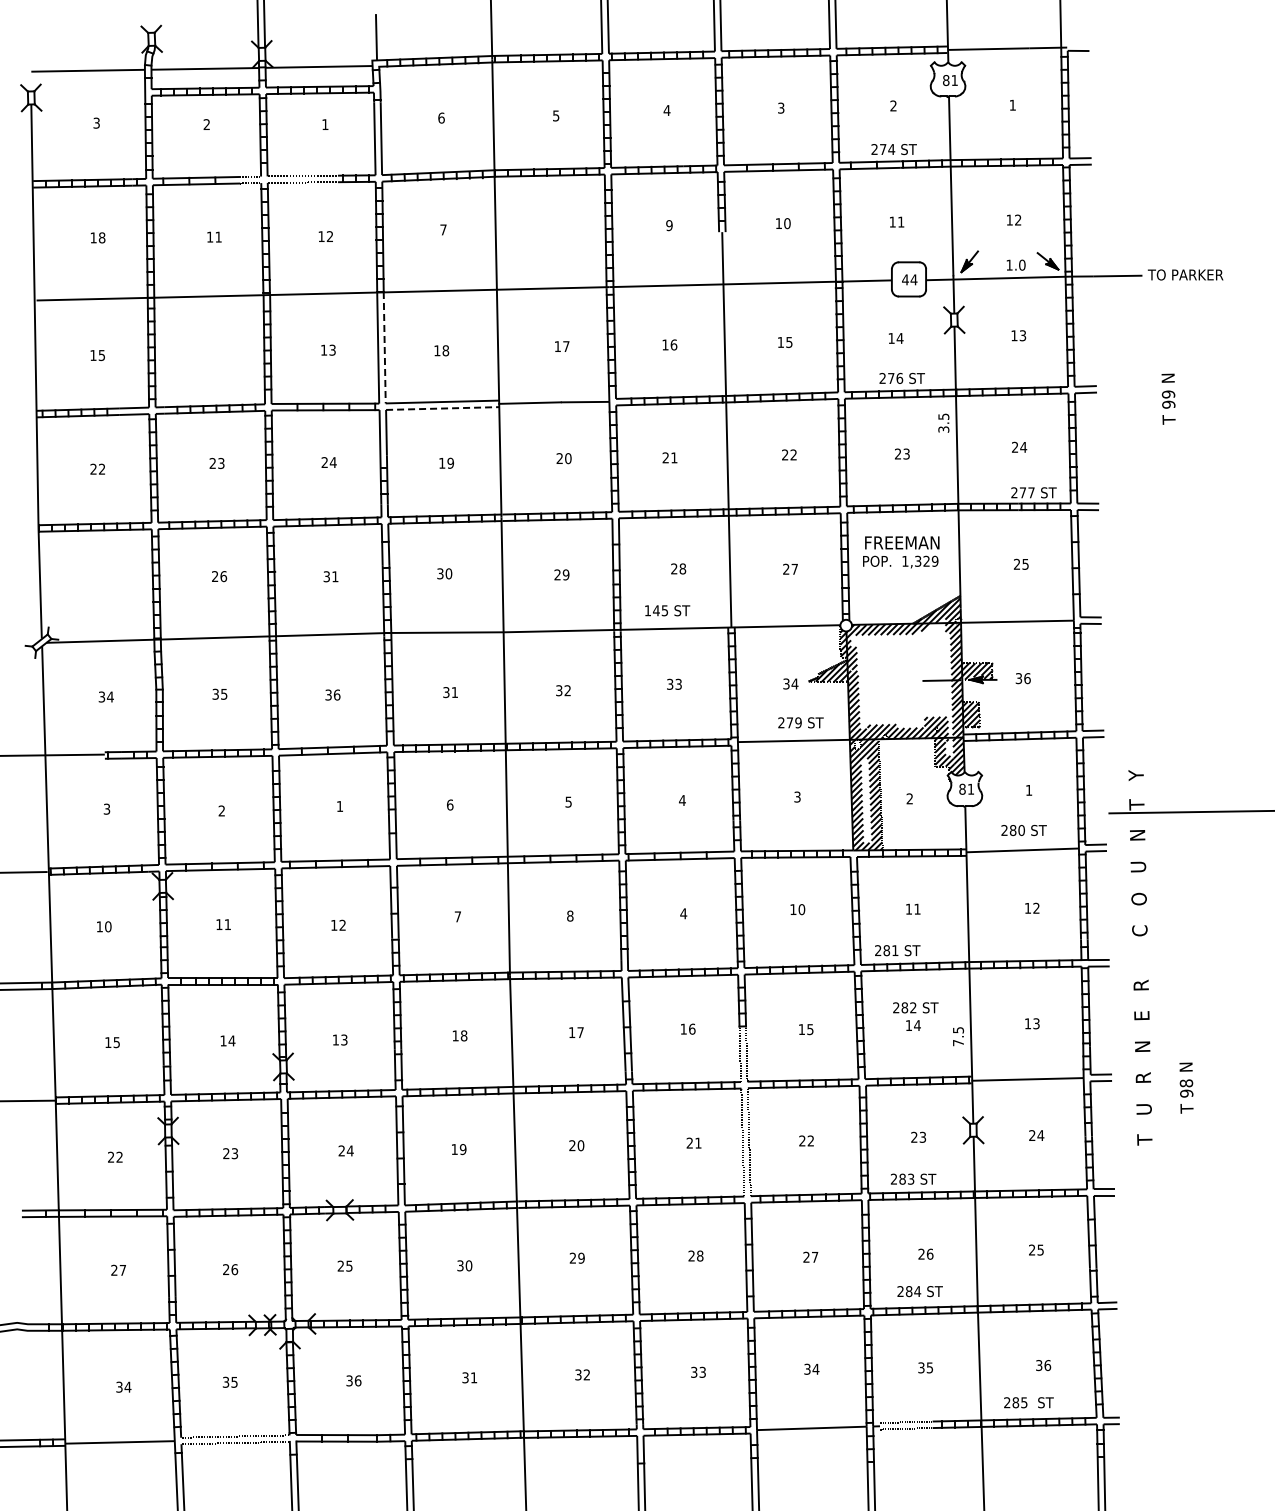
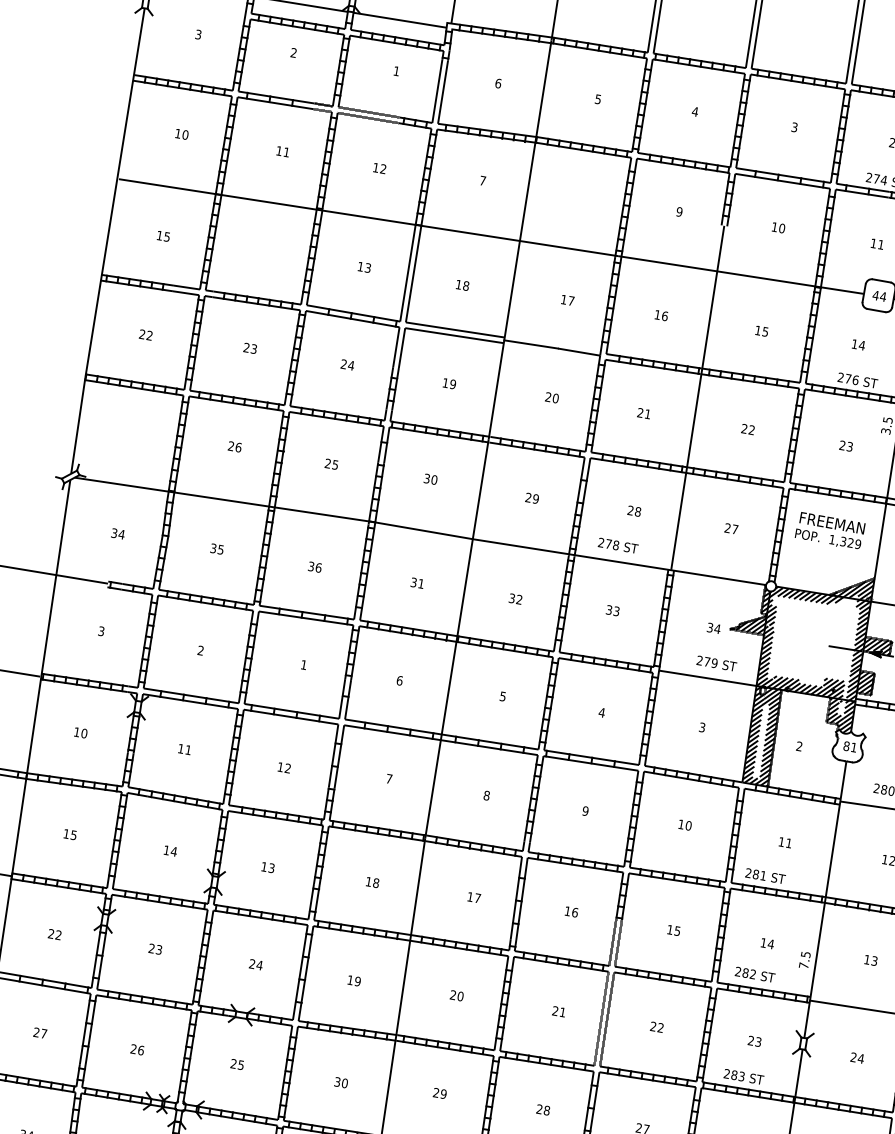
text: (101, 237) -> (185, 134), 18 -> 10
line: (384, 347) -> (413, 273), dashed -> solid
line: (442, 408) -> (454, 335), dashed -> solid
text: (330, 576) -> (331, 464), 31 -> 25
text: (656, 610) -> (608, 543), 145 -> 278
text: (683, 913) -> (585, 810), 4 -> 9
text: (915, 1007) -> (754, 974), moved

